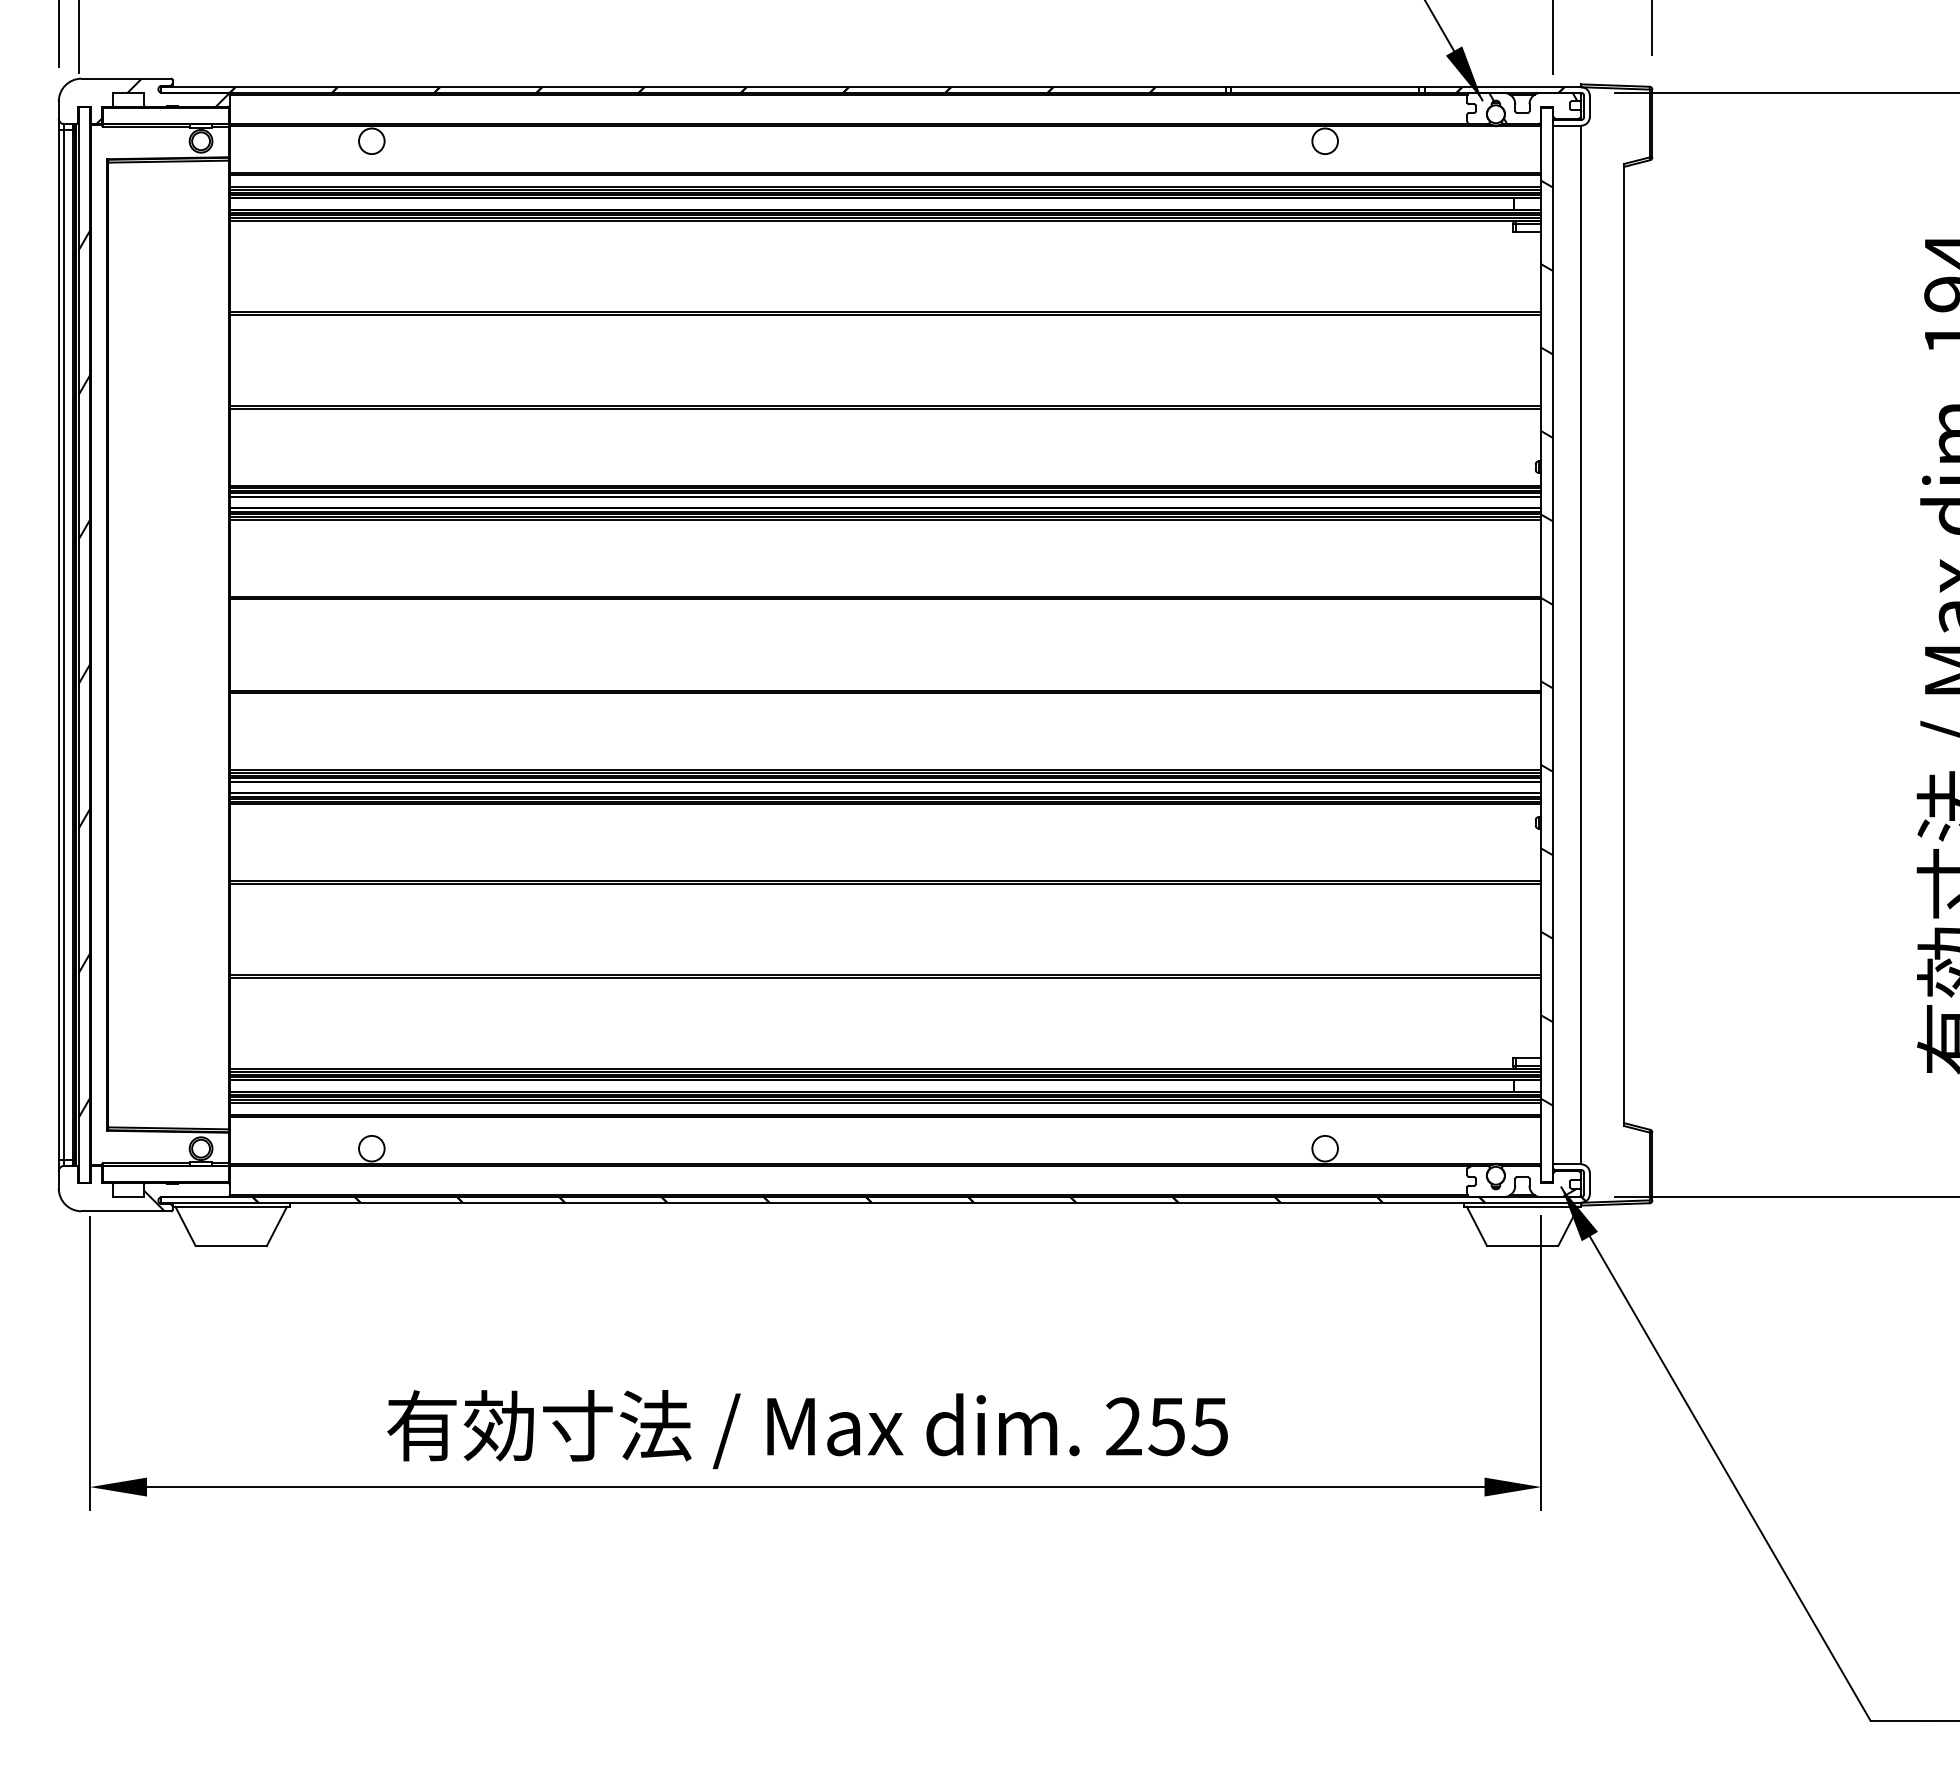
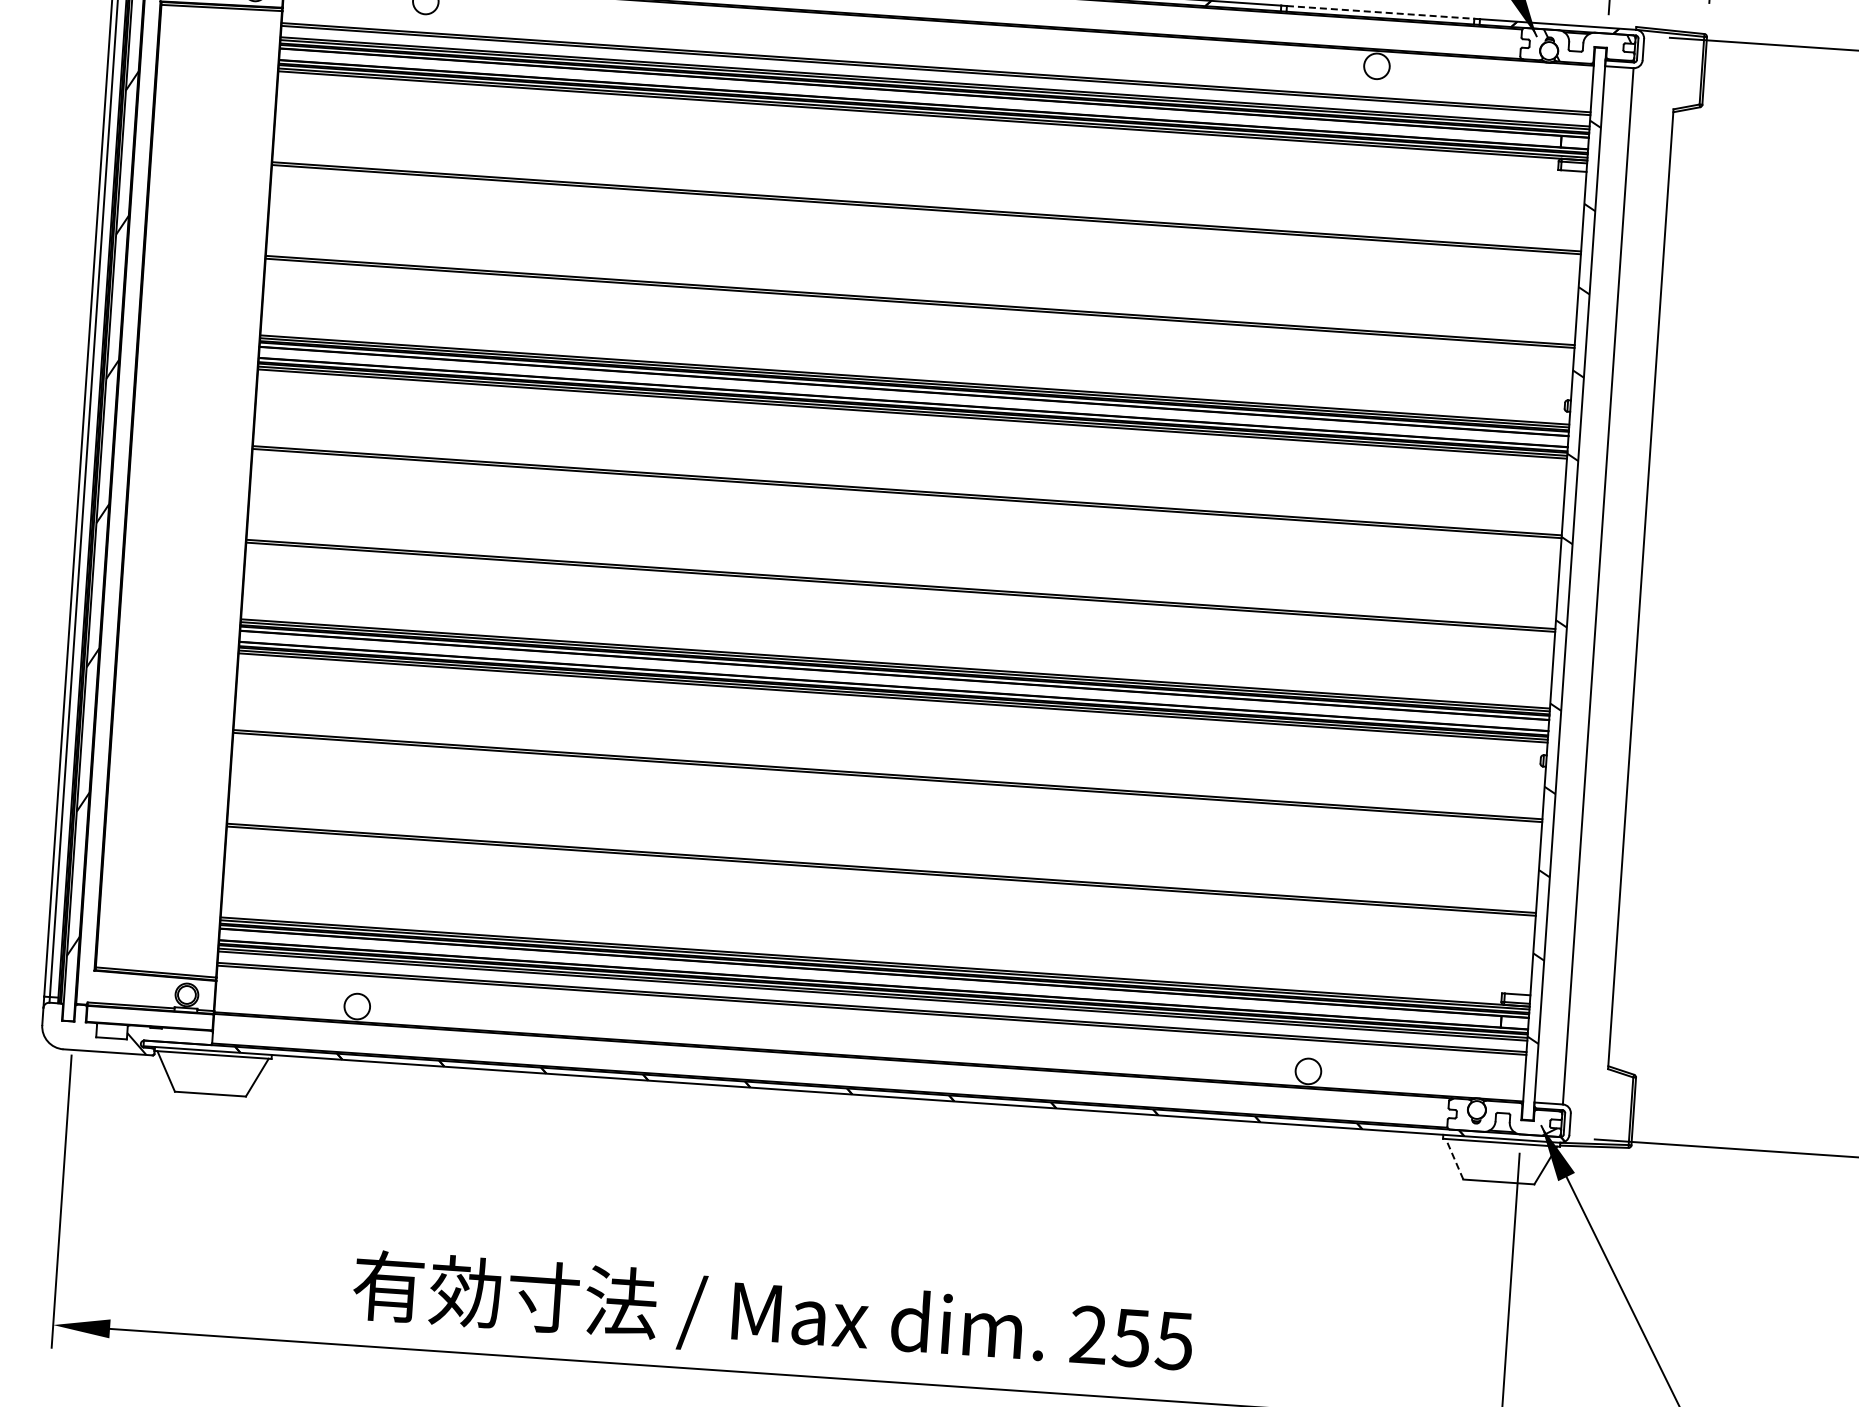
line: (1325, 87) -> (1380, 12), solid -> dashed
line: (1476, 1225) -> (1454, 1158), solid -> dashed

